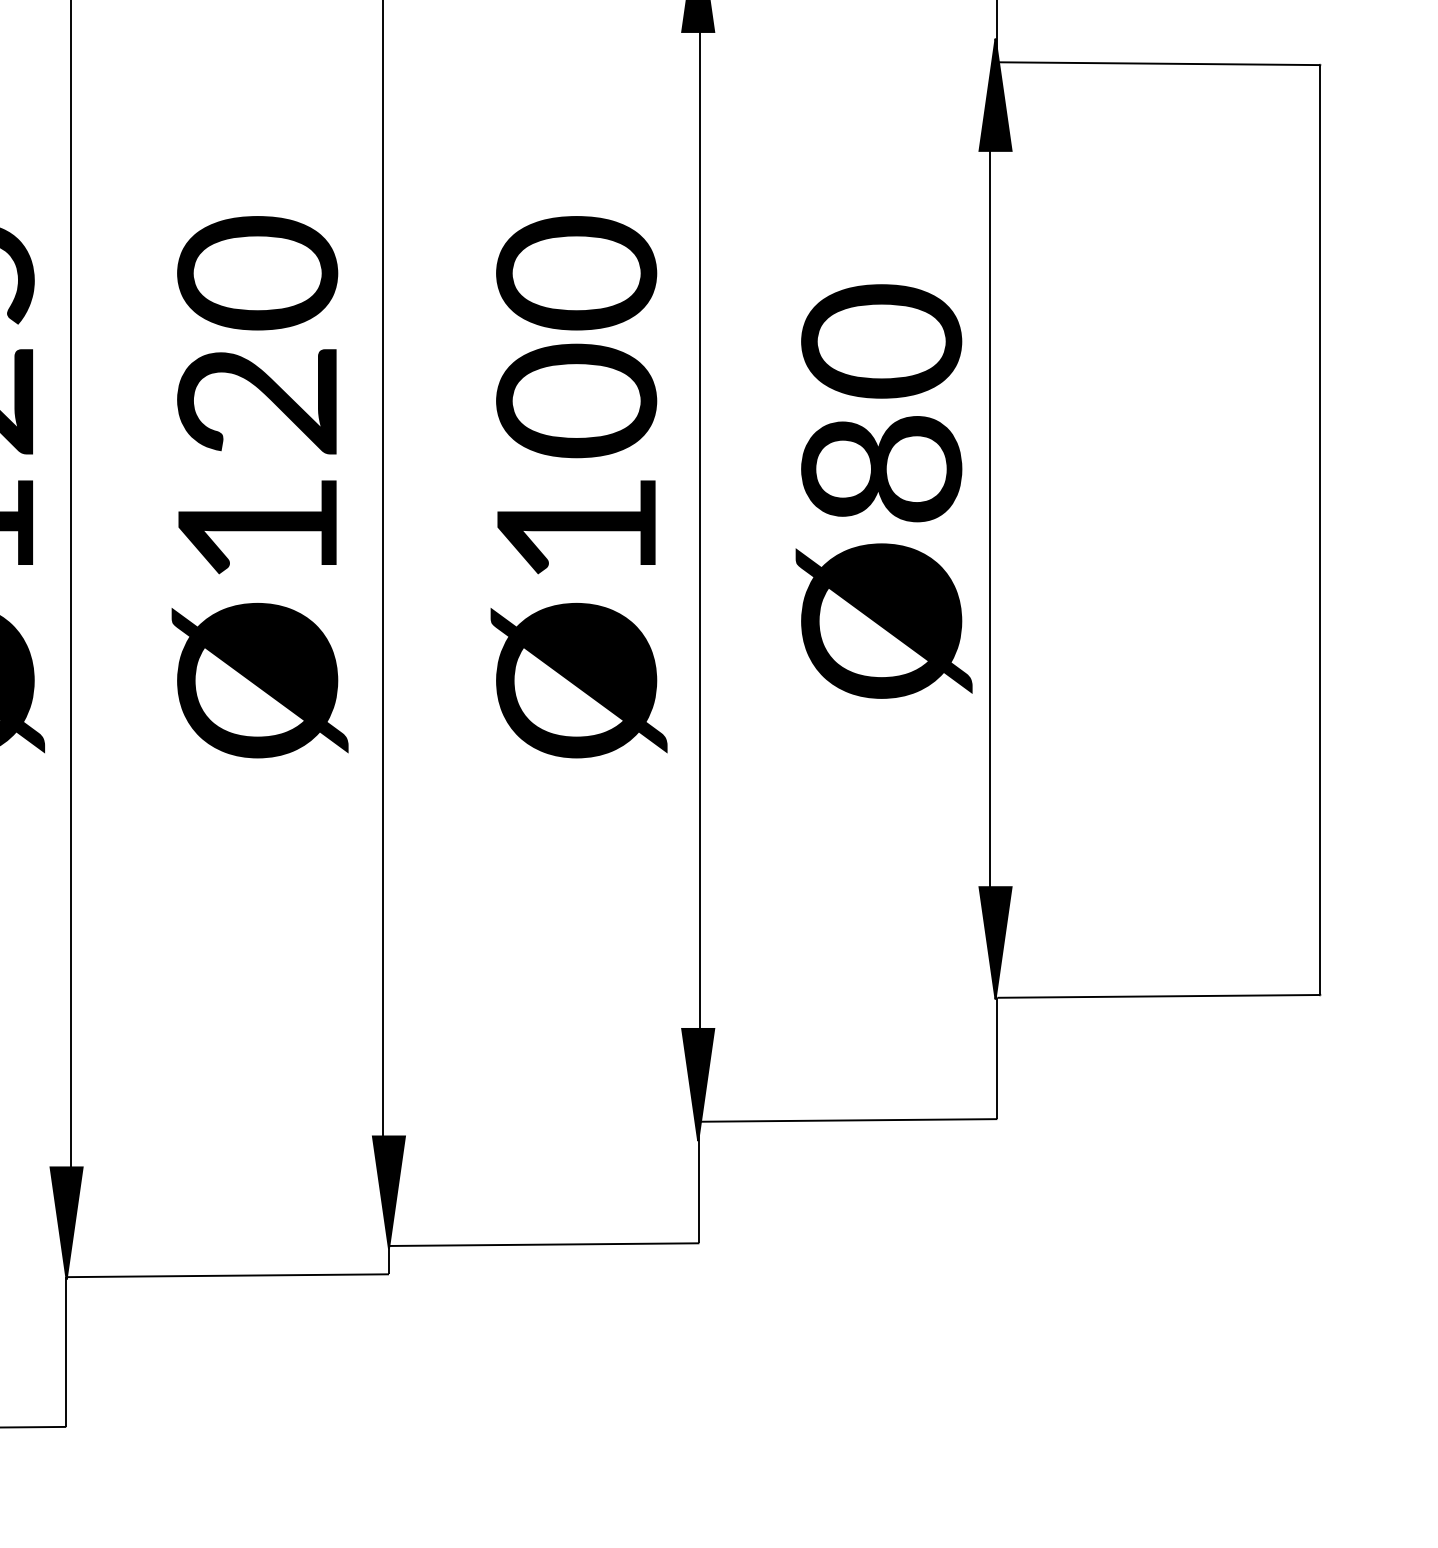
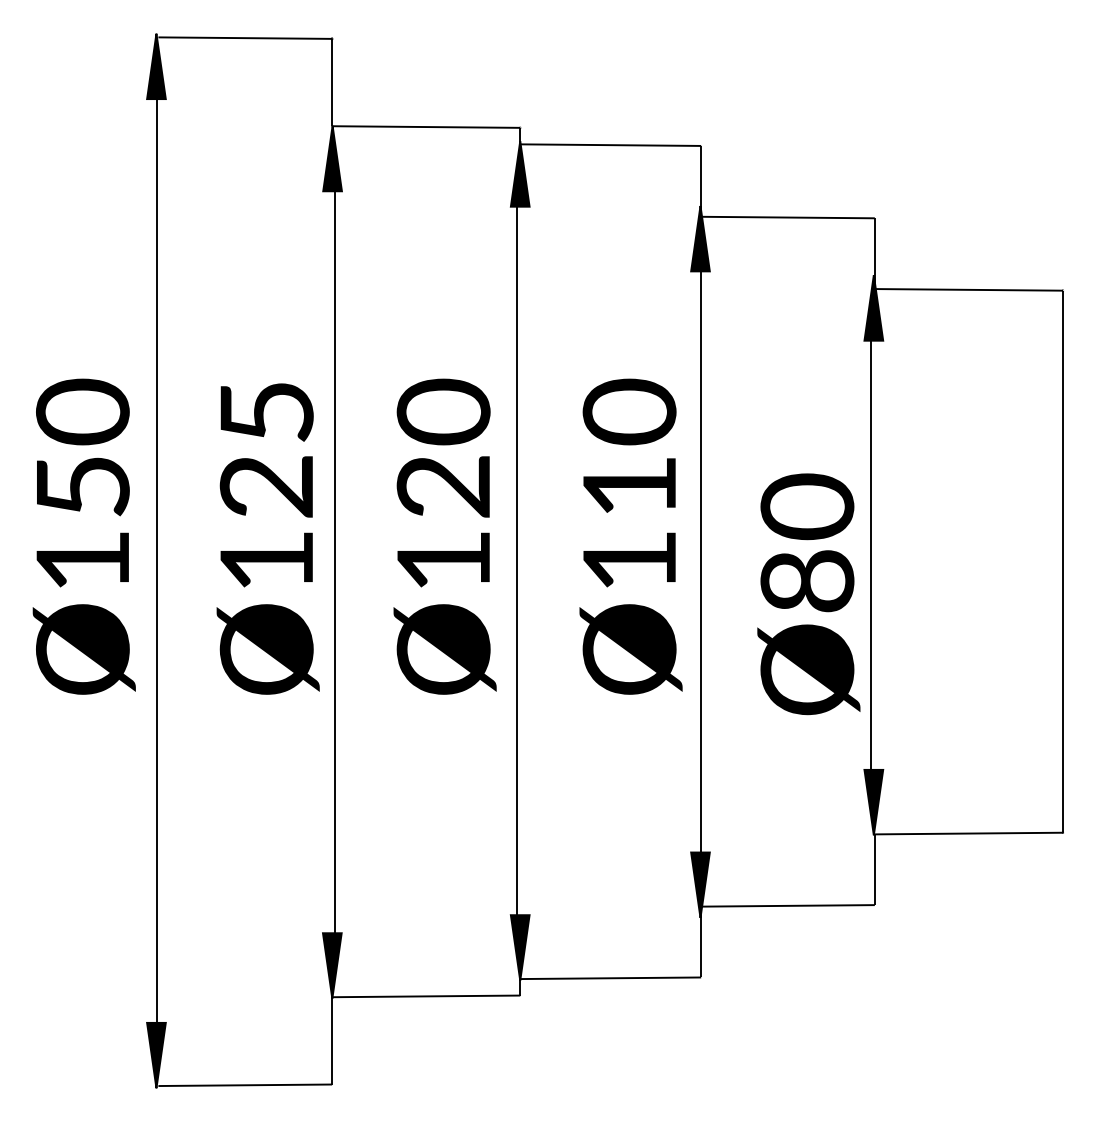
text: (576, 401) -> (629, 486), Ø100 -> Ø110
text: (883, 491) -> (808, 594), moved

